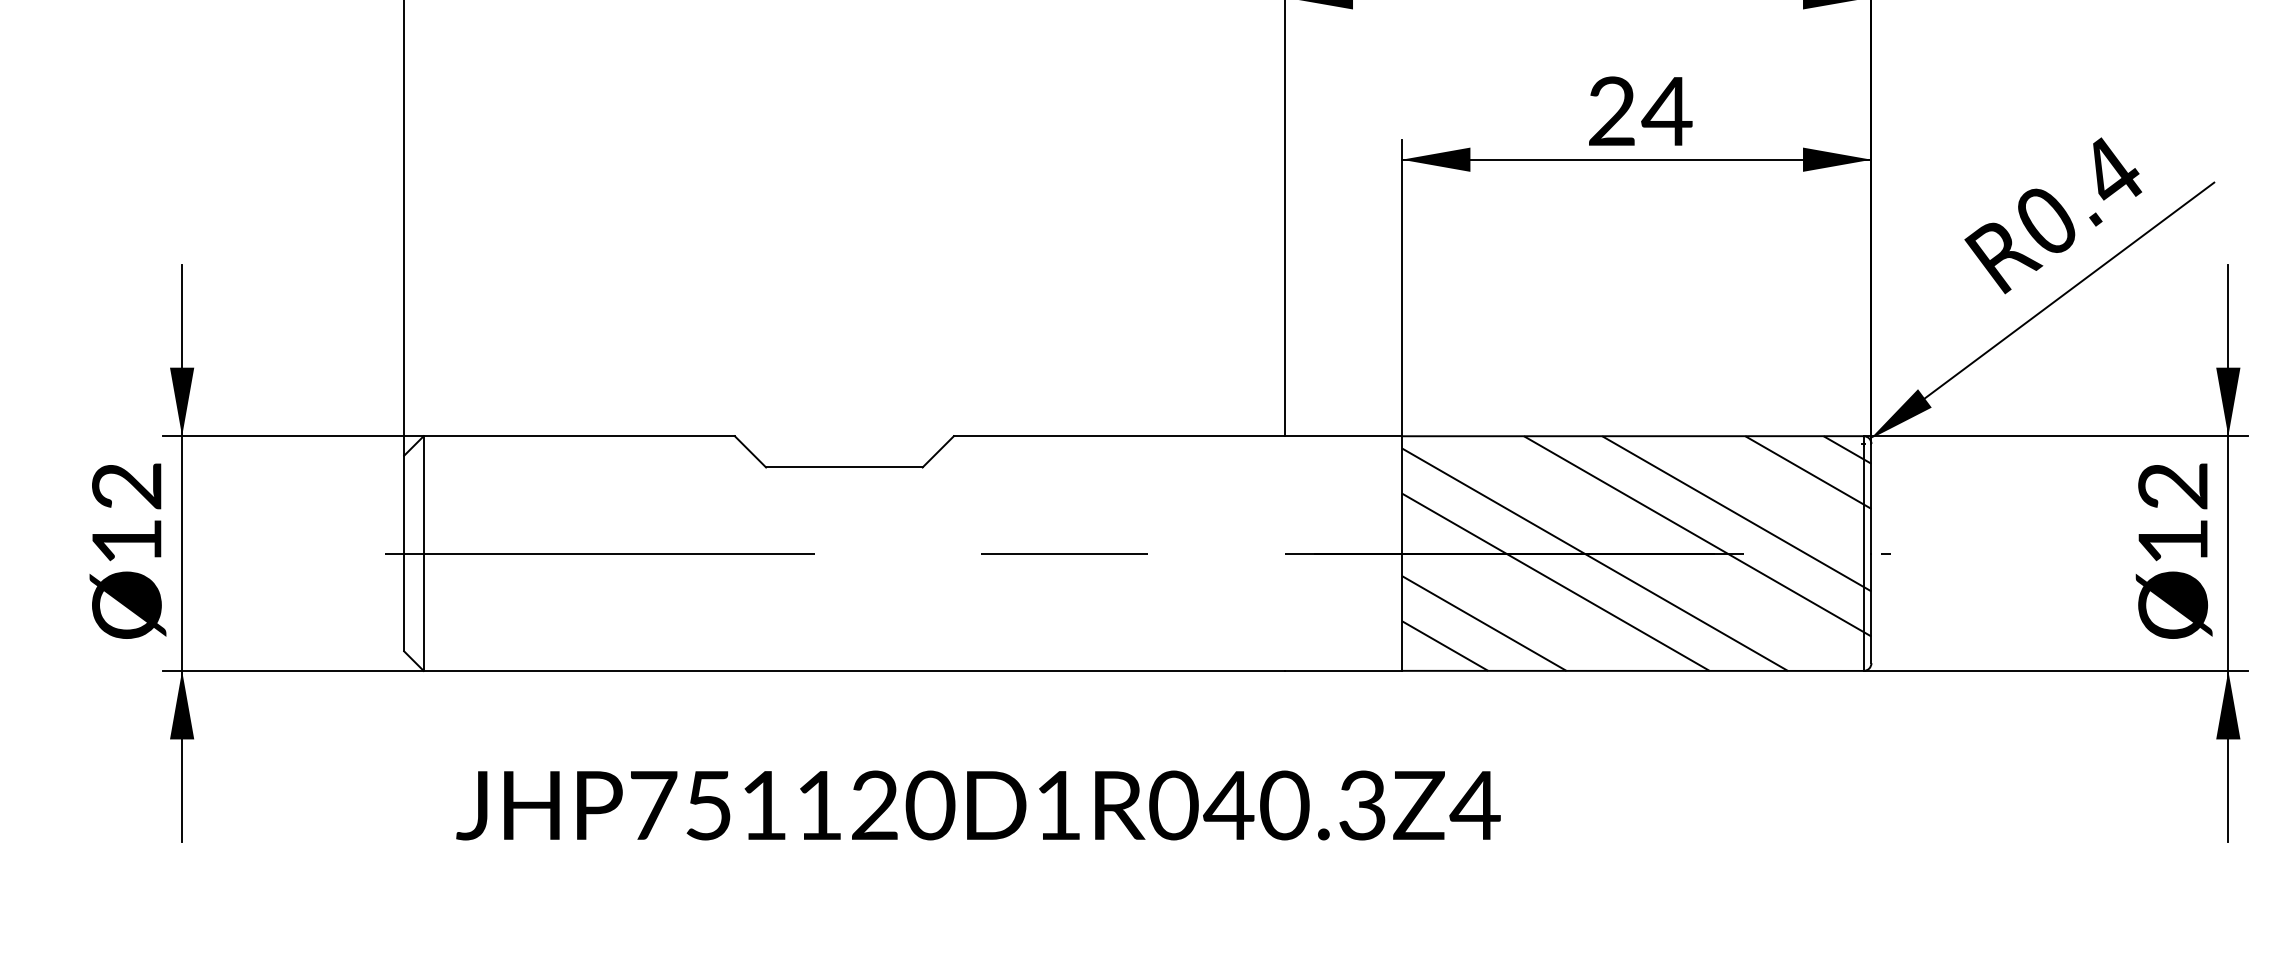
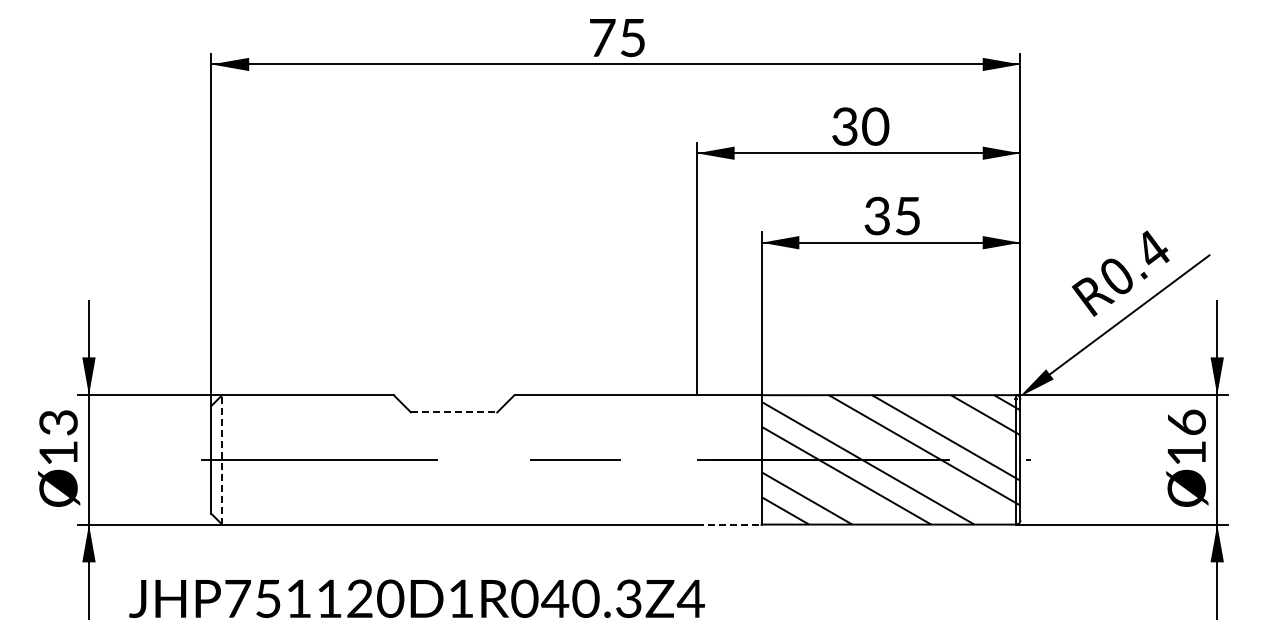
text: (1639, 112) -> (892, 216), 24 -> 35
line: (845, 467) -> (454, 412), solid -> dashed
text: (126, 485) -> (58, 422), 12 -> 13
text: (2172, 485) -> (1186, 422), 12 -> 16
line: (424, 552) -> (222, 459), solid -> dashed
line: (1343, 670) -> (729, 524), solid -> dashed
text: (977, 804) -> (416, 598), moved

